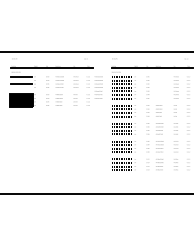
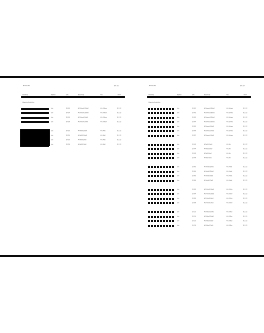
line: (21, 81) -> (34, 113), added
text: (98, 87) -> (208, 121), moved
line: (21, 88) -> (34, 122), added

